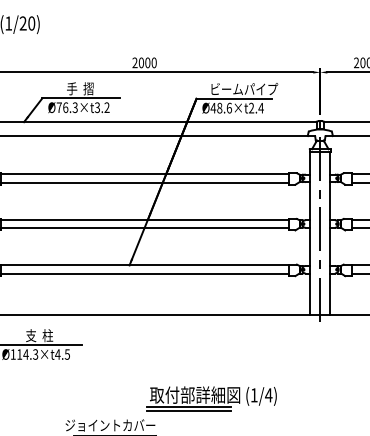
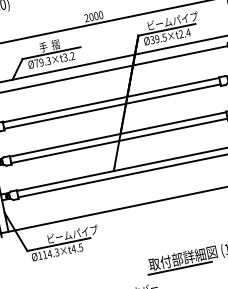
text: (65, 107) -> (41, 62), Ø76.3×t3.2 -> Ø79.3×t3.2
text: (220, 107) -> (157, 38), Ø48.6×t2.4 -> Ø39.5×t2.4
text: (60, 335) -> (72, 234), 支  柱 -> ビームパイプ
line: (188, 410) -> (180, 270), removed

